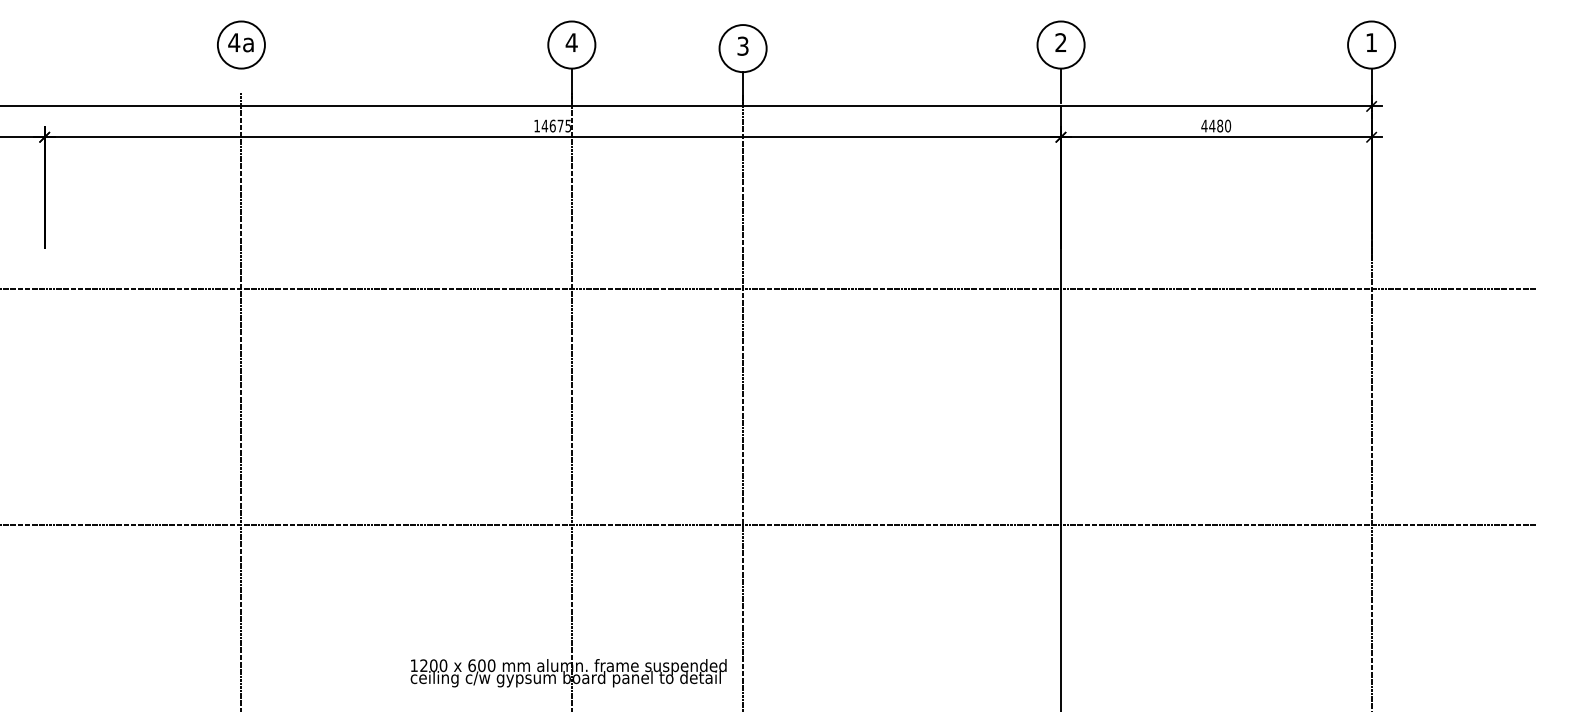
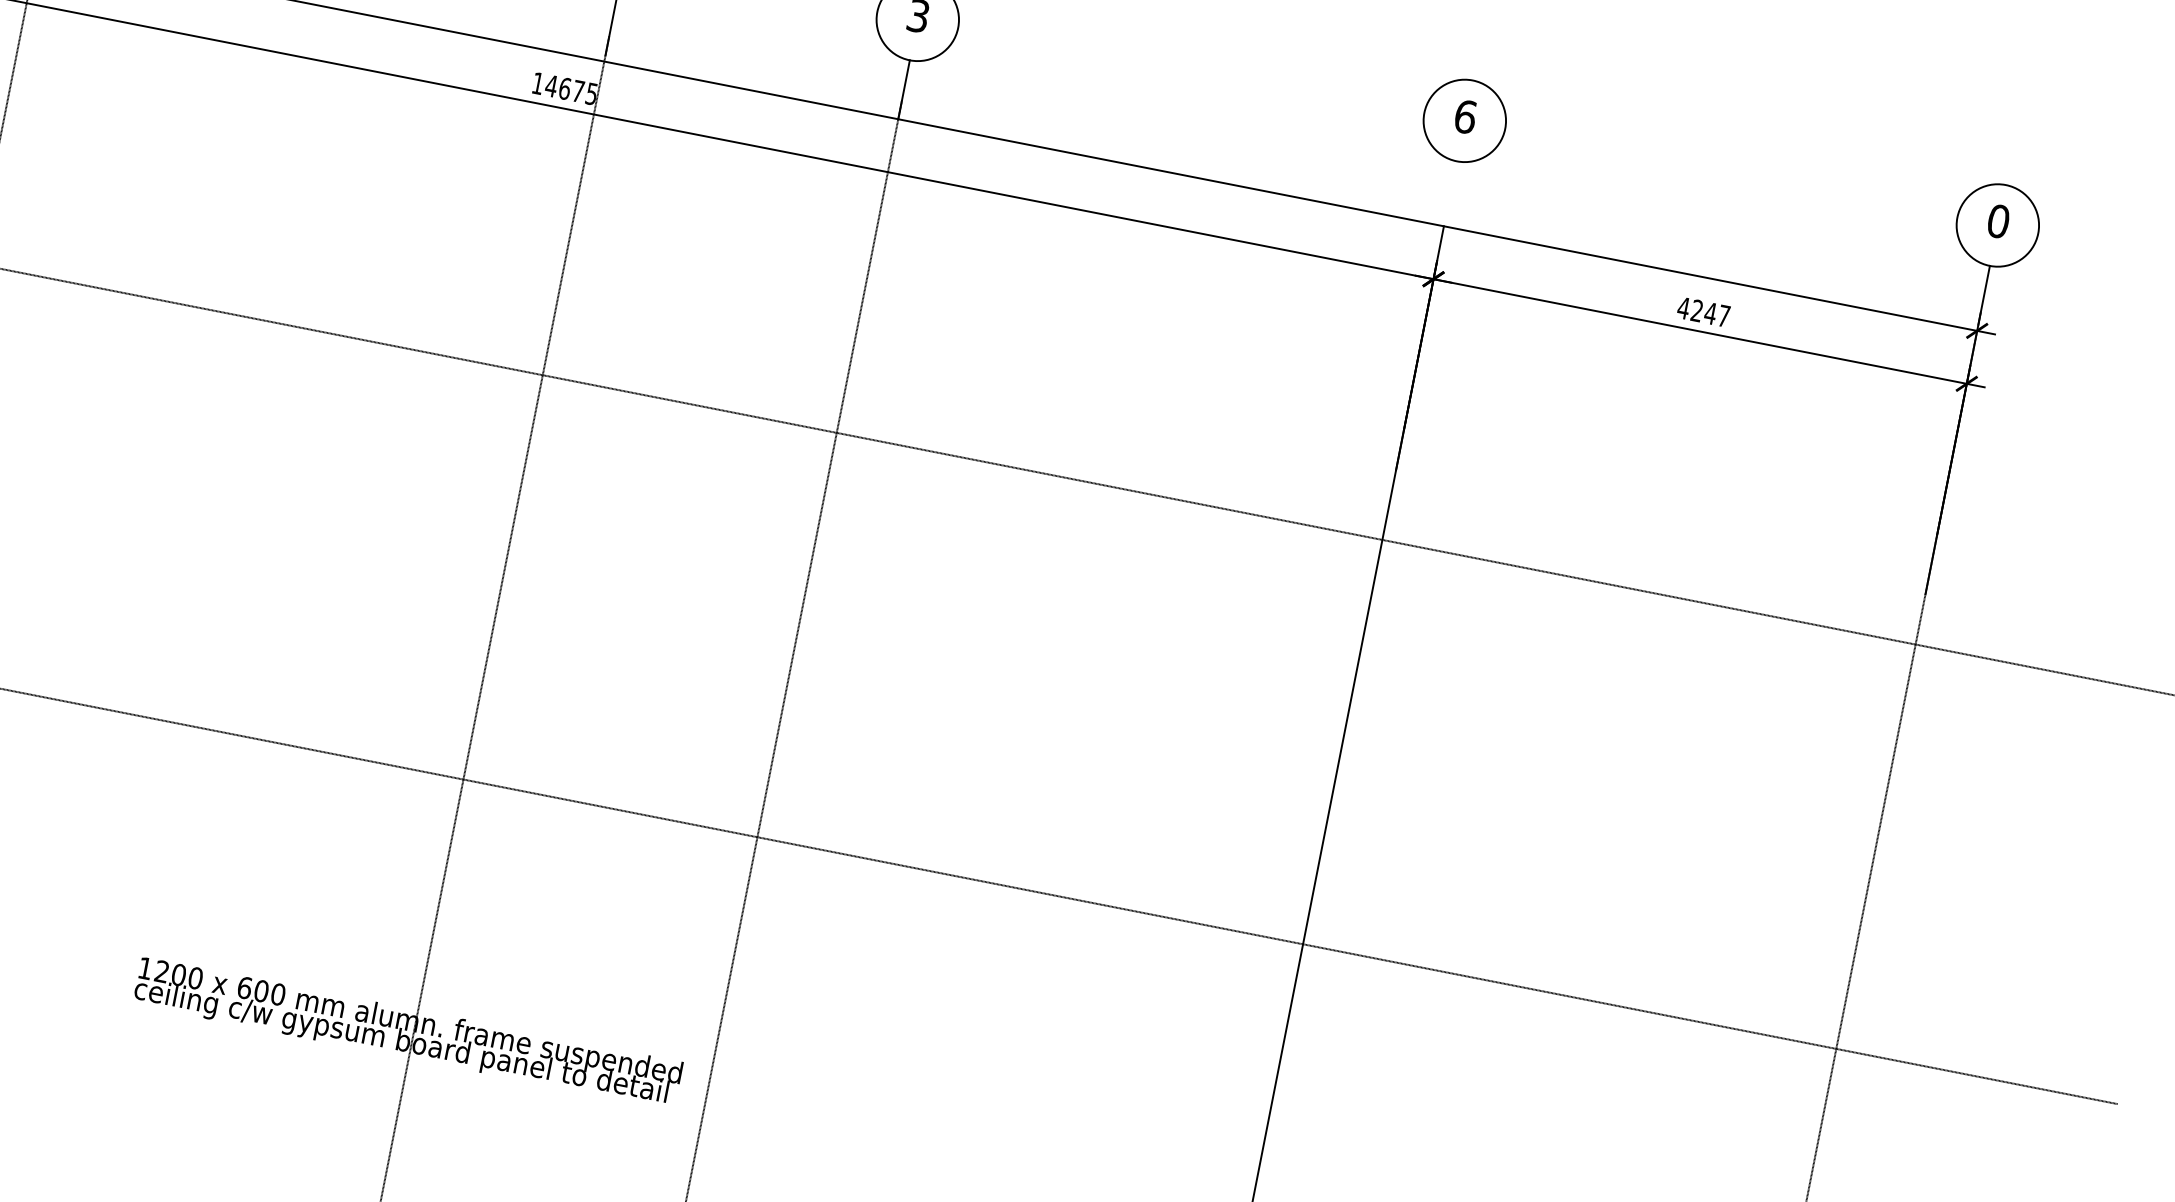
text: (1060, 42) -> (1464, 116), 2 -> 6
text: (1371, 42) -> (1998, 221), 1 -> 0
line: (1061, 85) -> (1451, 190), removed
text: (1220, 125) -> (1711, 312), 4480 -> 4247

